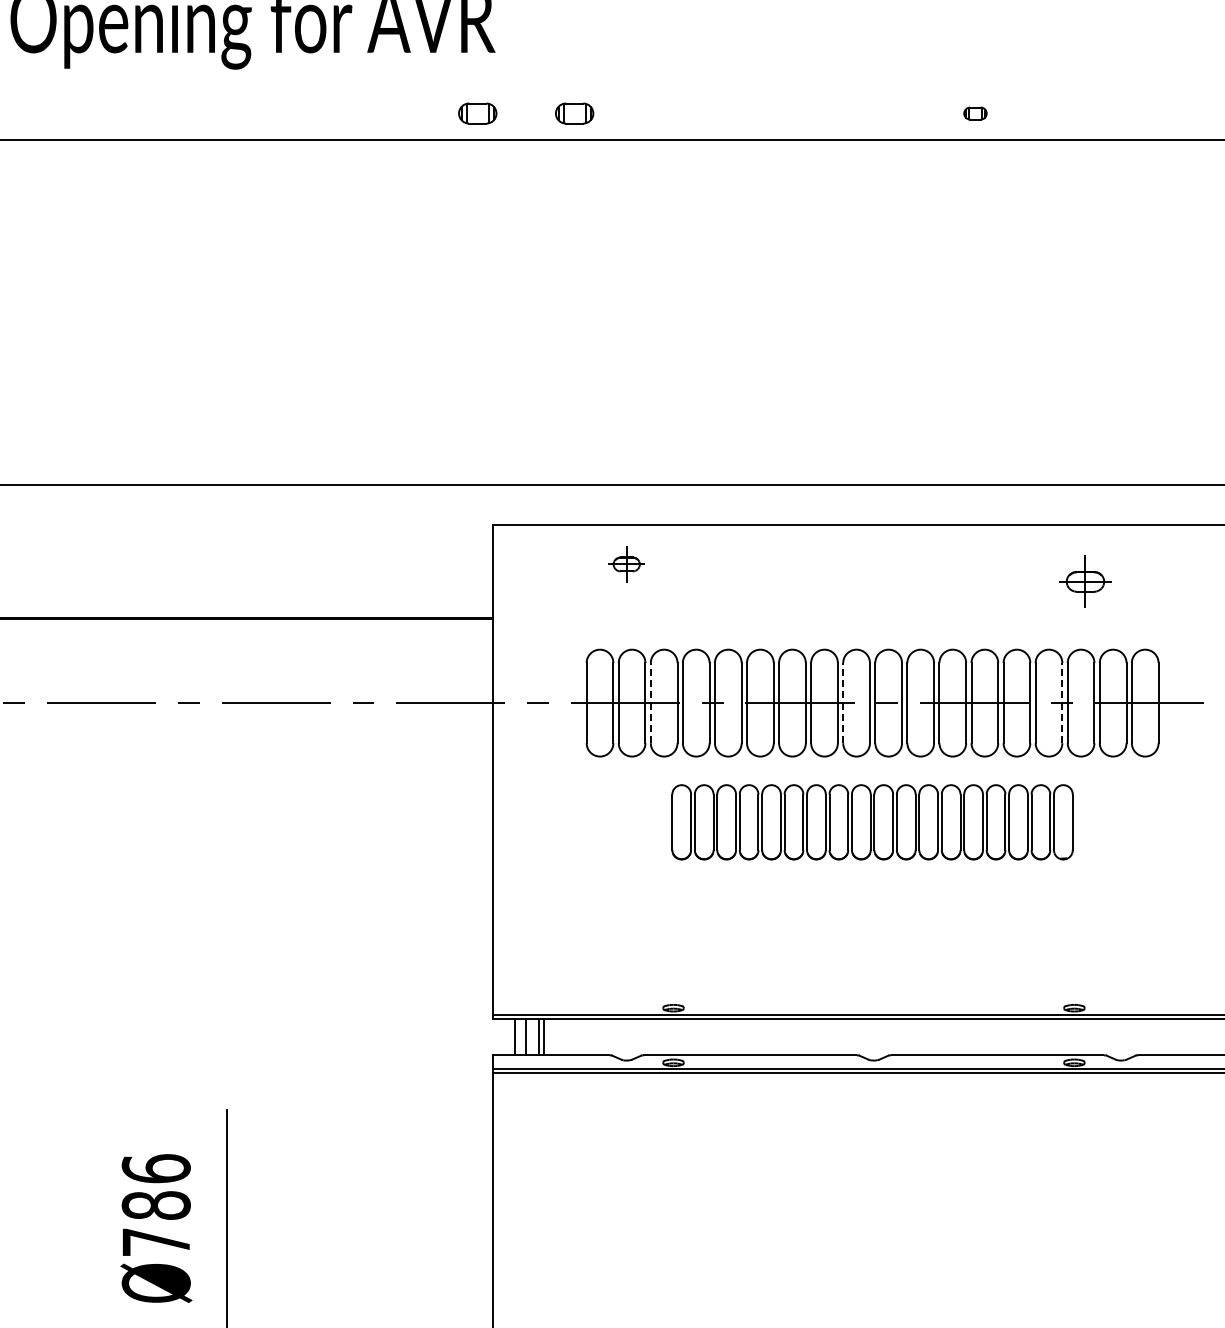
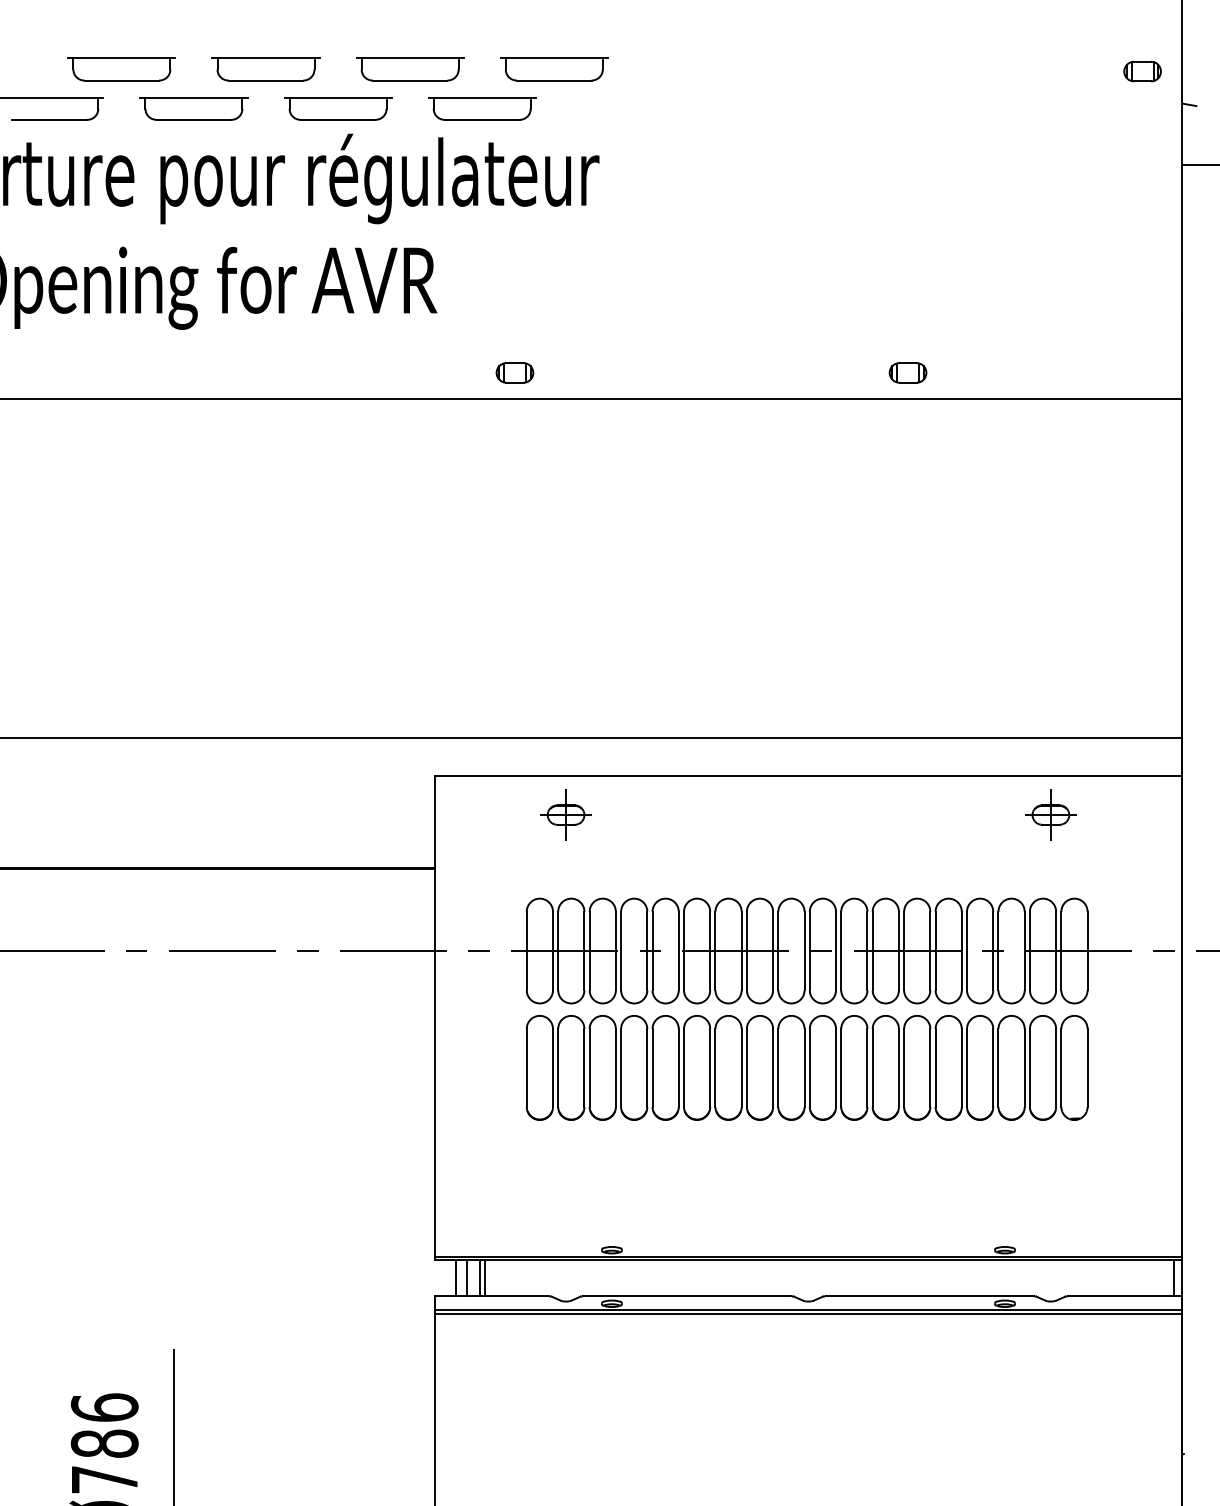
part: (477, 113) -> (419, 372), removed
part: (974, 113) -> (907, 372), size x1.67
part: (626, 563) -> (565, 814), size x1.43
part: (1085, 581) -> (1050, 814), moved
line: (650, 702) -> (589, 950), dashed -> solid
line: (843, 702) -> (778, 950), dashed -> solid
line: (1062, 702) -> (993, 950), dashed -> solid
part: (871, 821) -> (806, 1067), size x1.43

